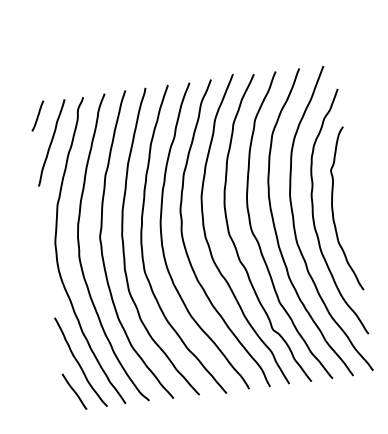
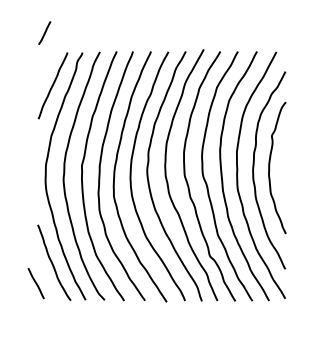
line: (37, 115) -> (44, 32), moved
line: (73, 391) -> (35, 283), moved

